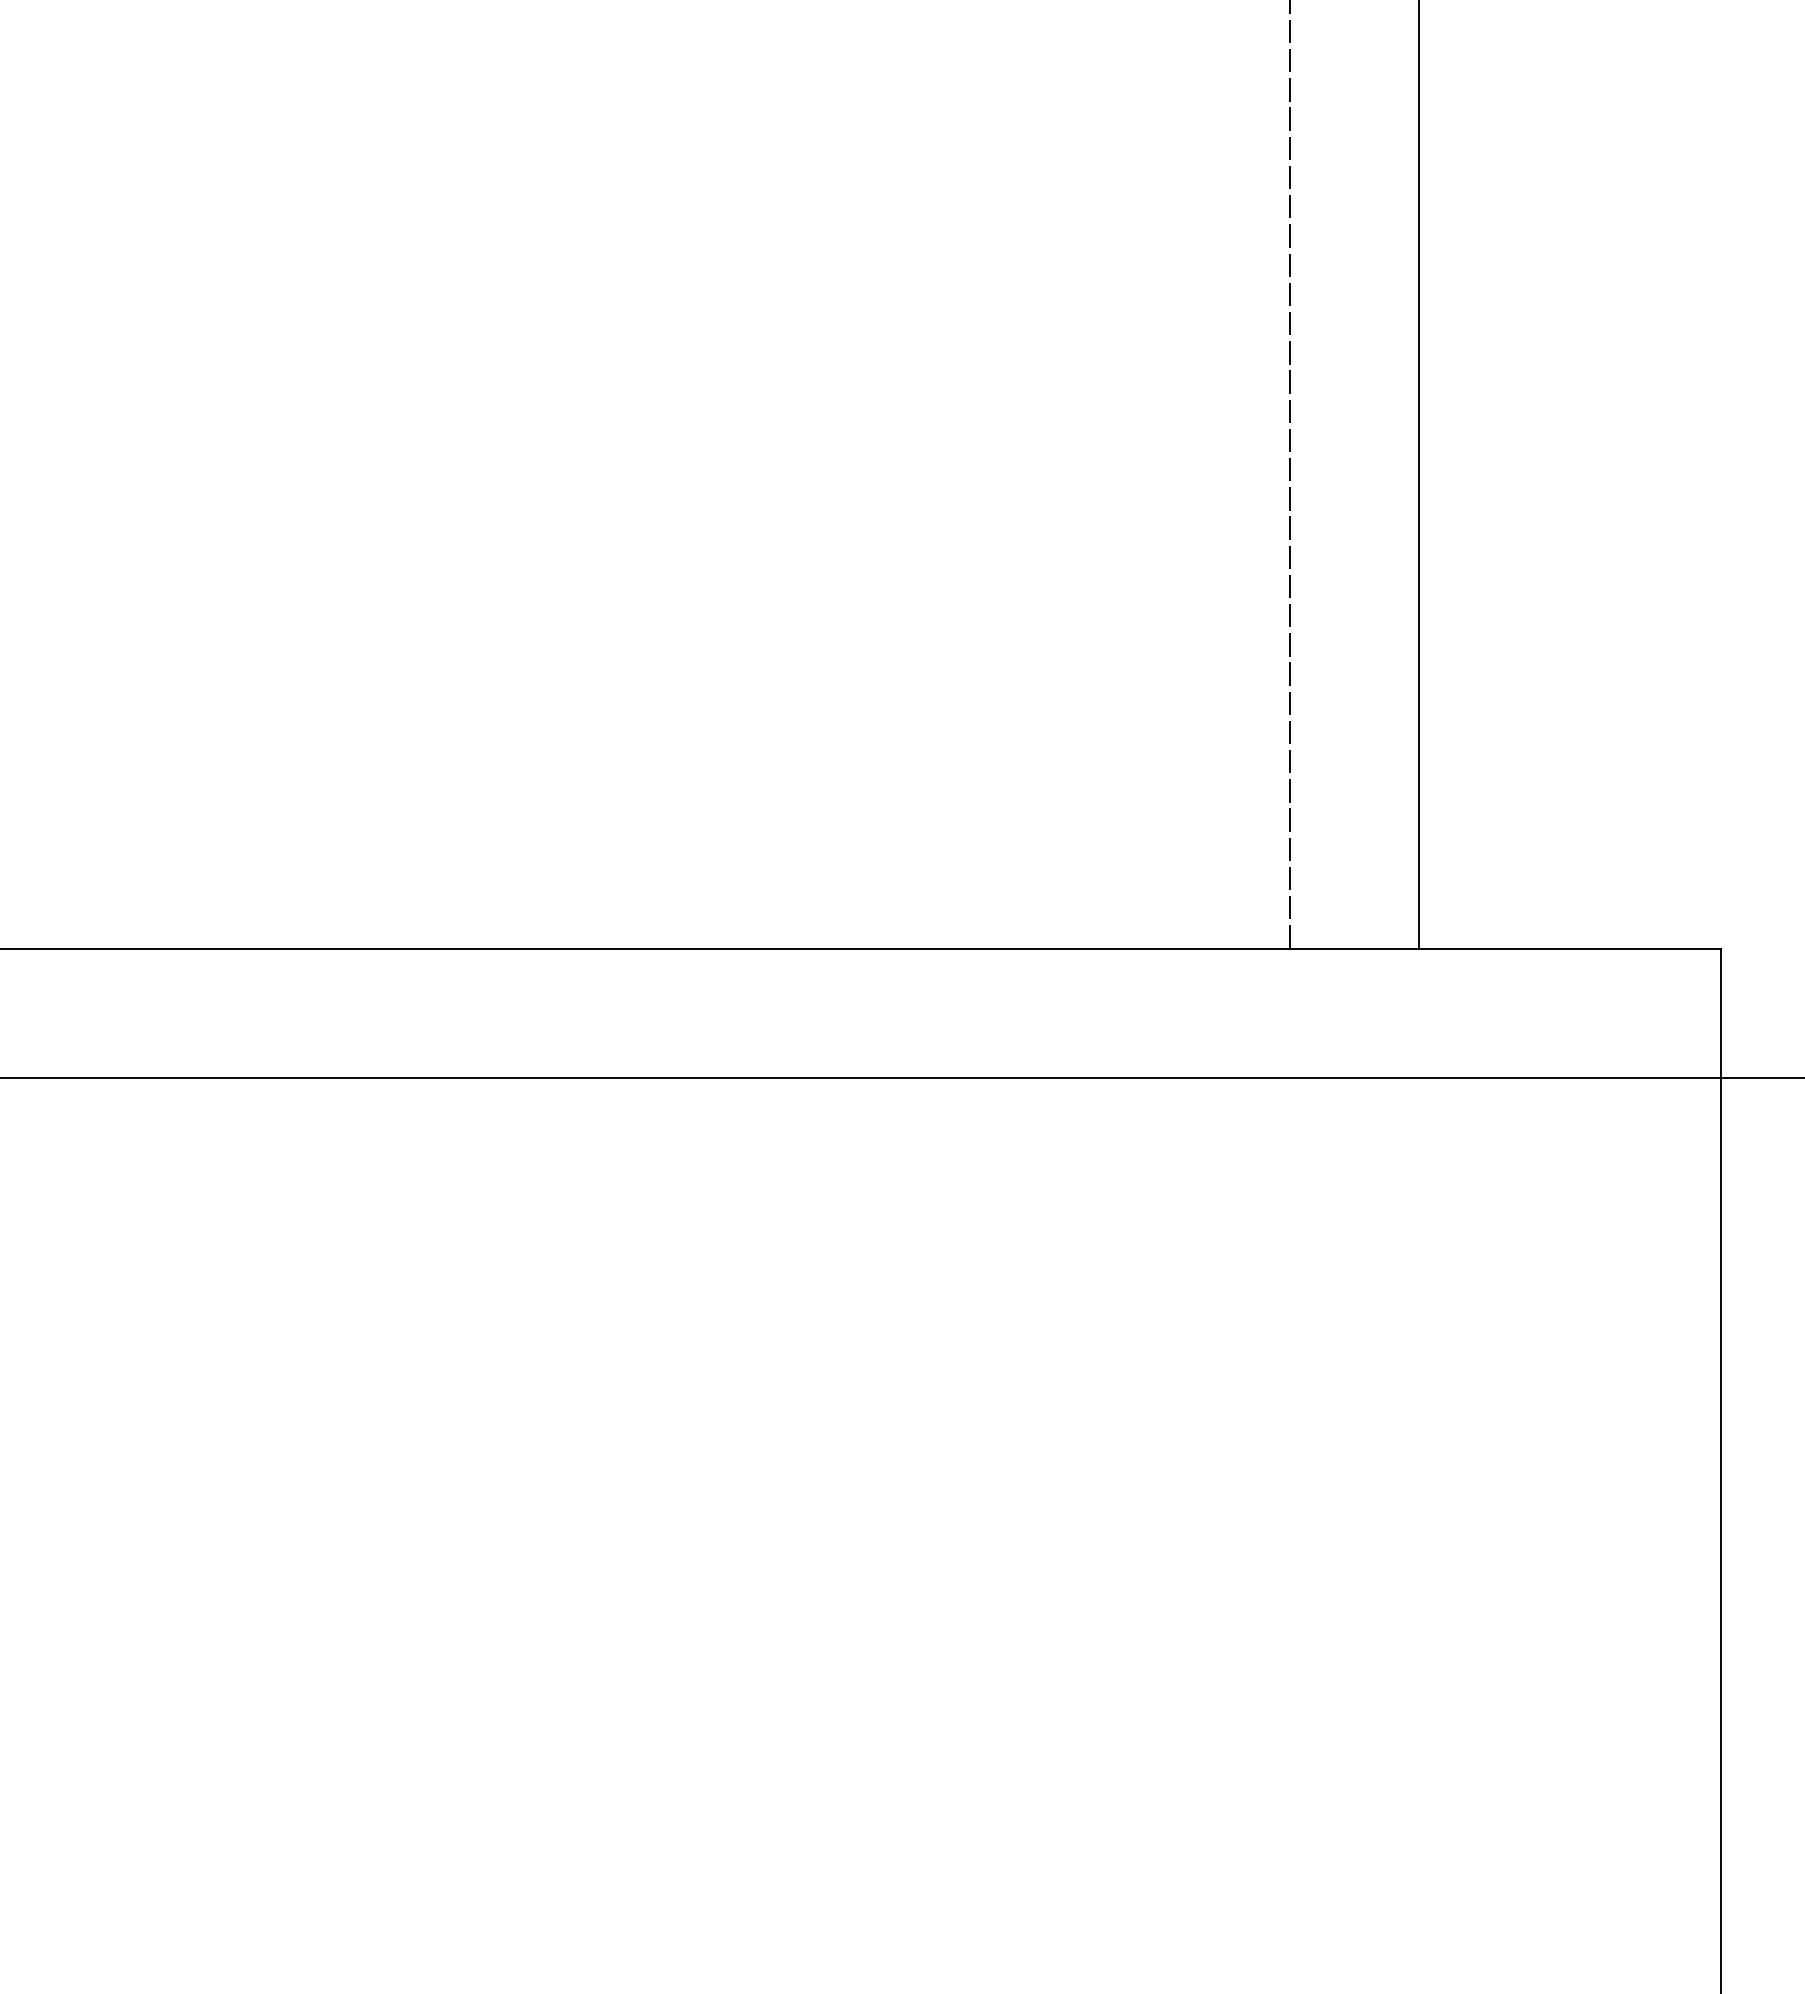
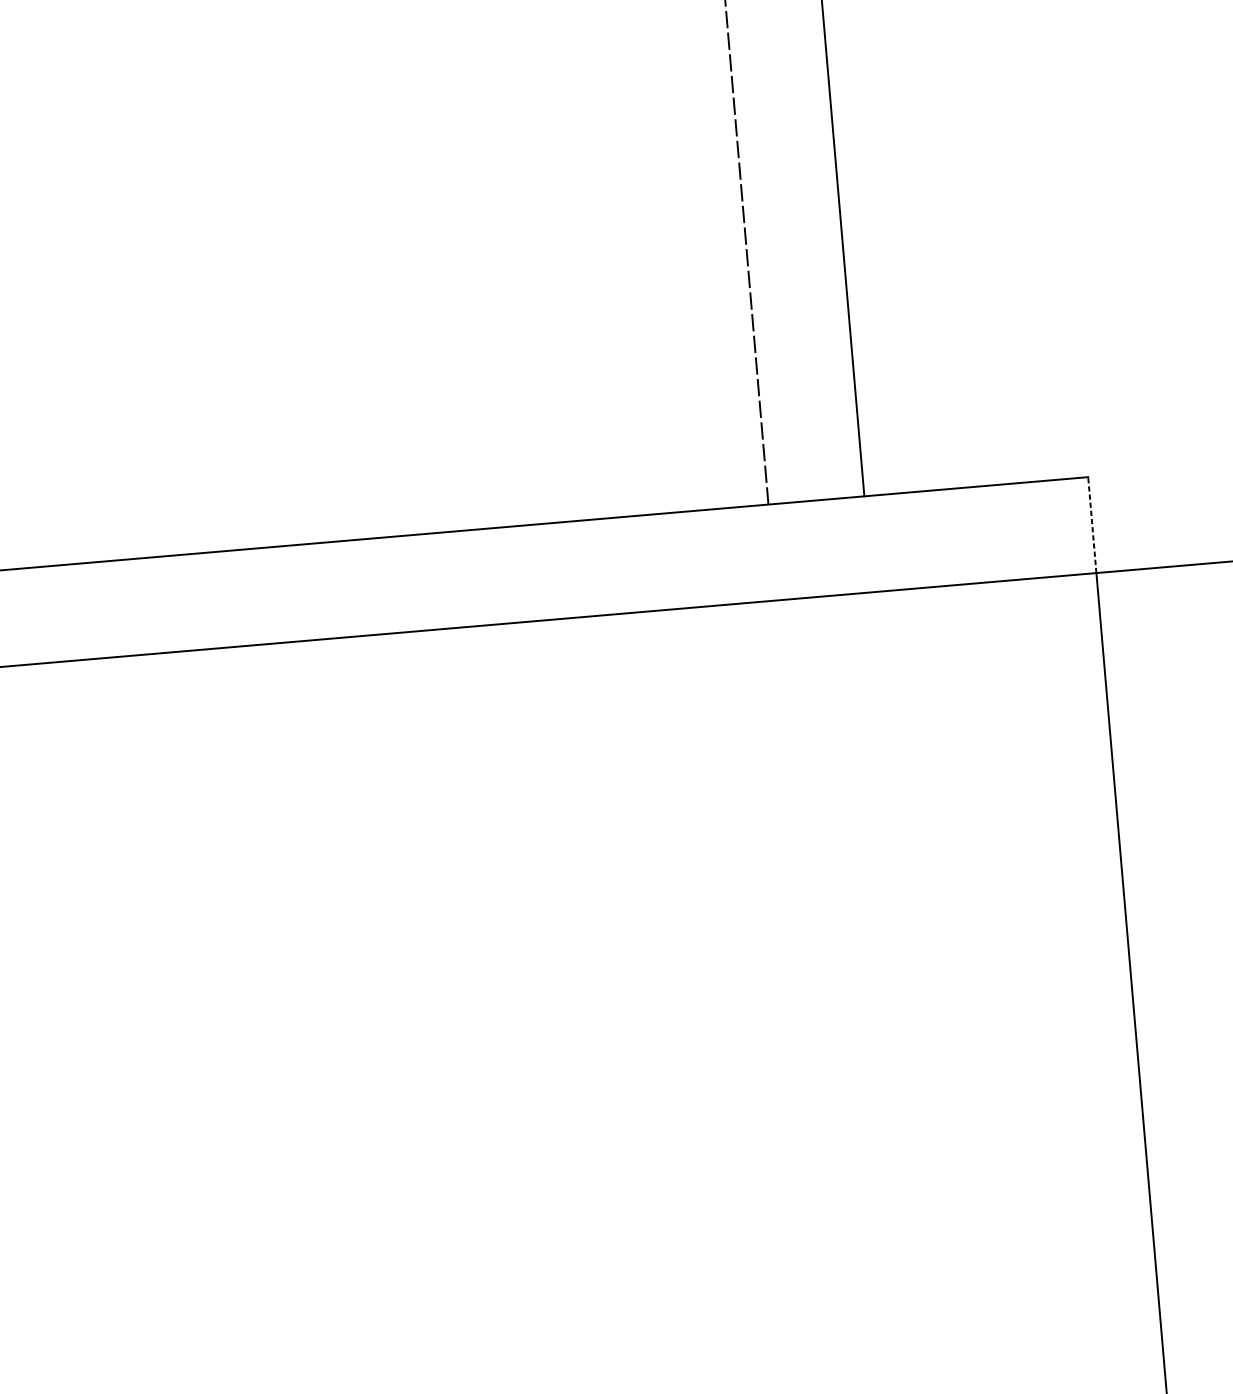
line: (1721, 1013) -> (1092, 525), solid -> dashed

